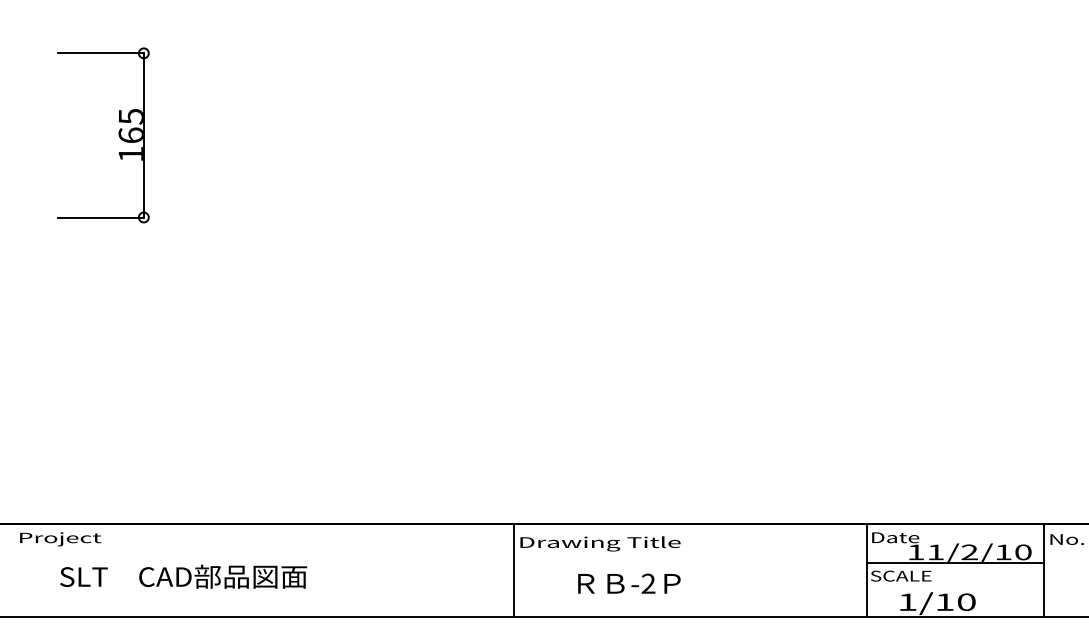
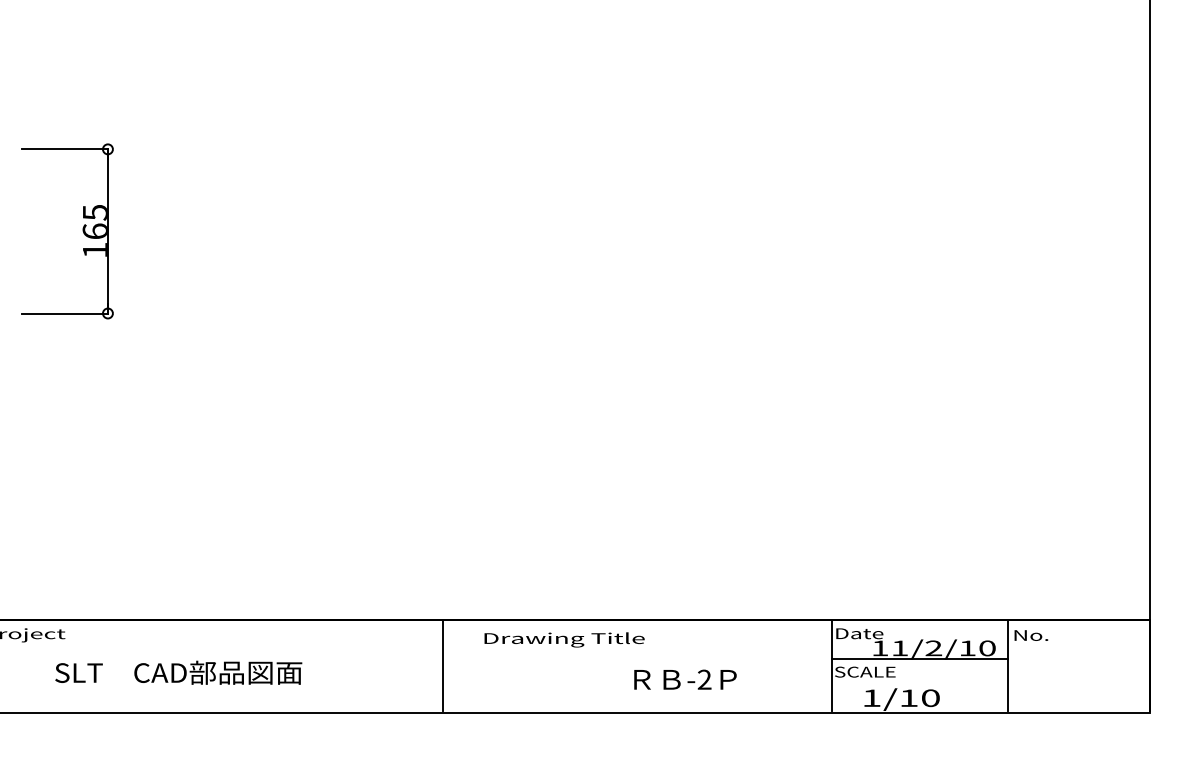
line: (513, 569) -> (442, 665), moved
text: (183, 576) -> (178, 672), moved
text: (629, 583) -> (685, 679), moved

